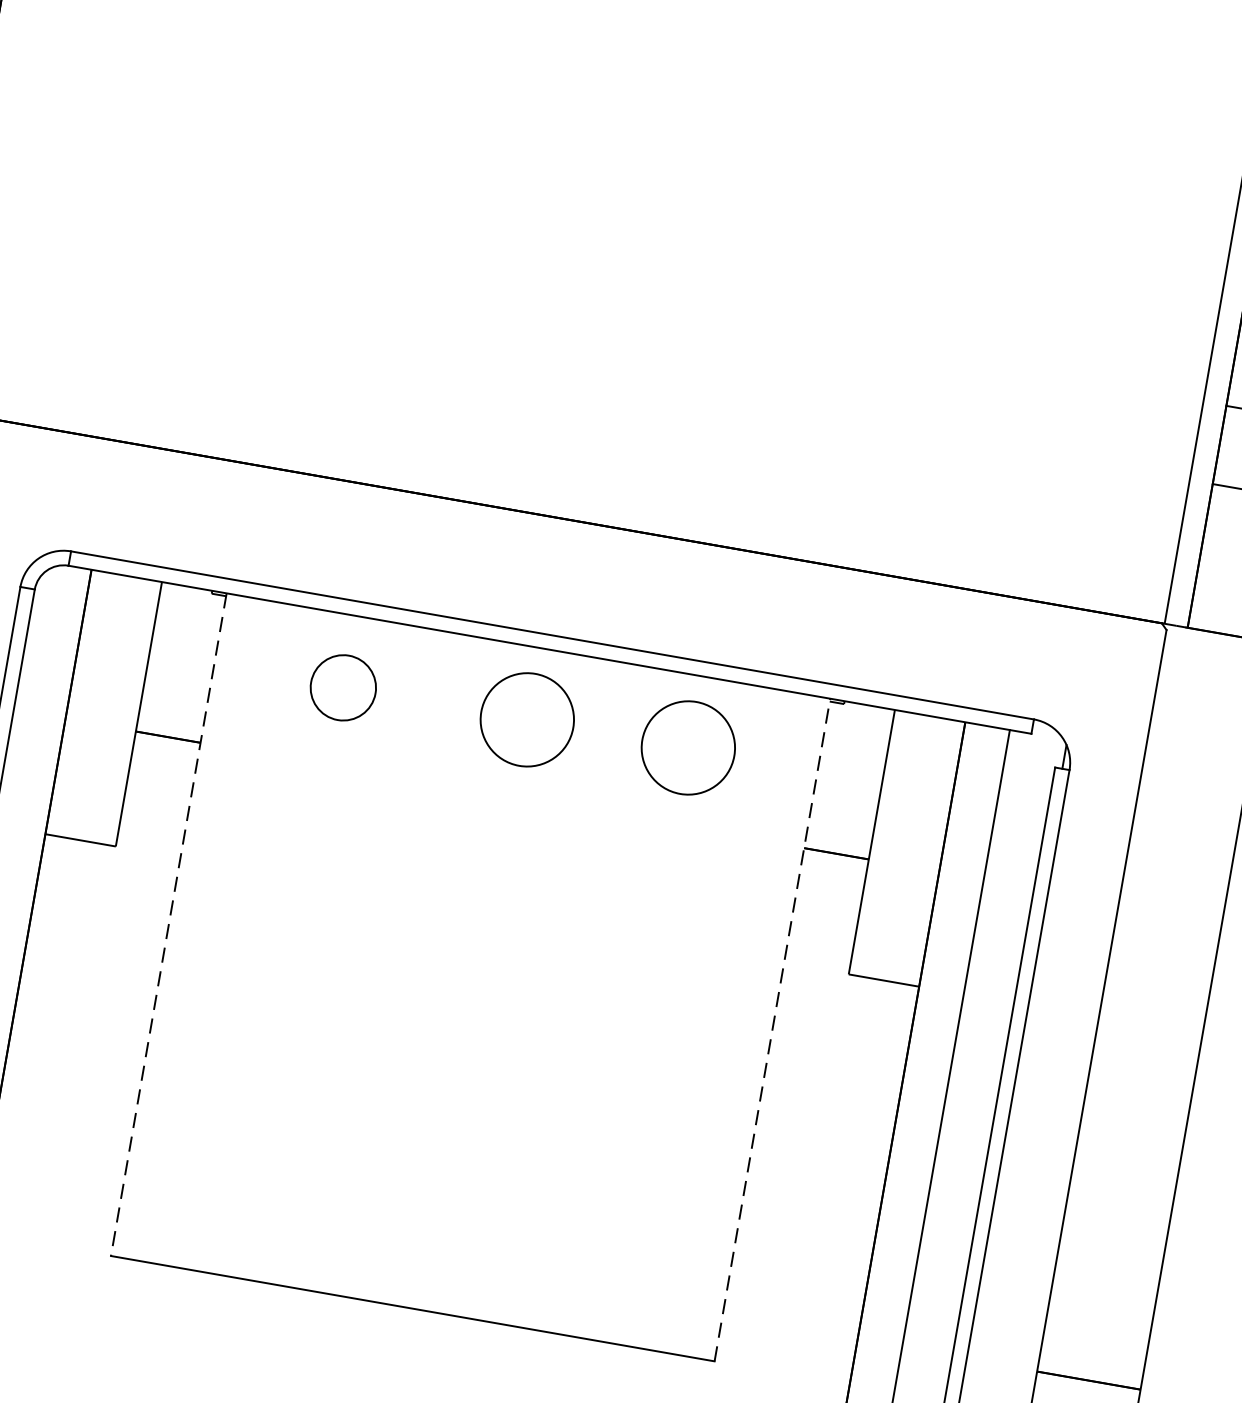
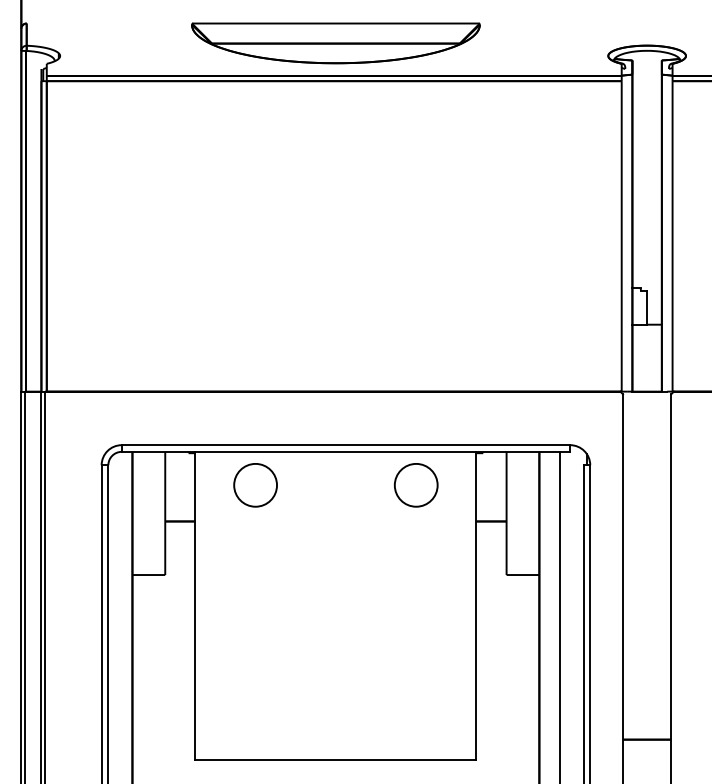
circle: (343, 688) -> (255, 485), size x1.43
circle: (525, 719) -> (340, 485), removed
line: (168, 925) -> (195, 606), dashed -> solid
line: (772, 1028) -> (476, 605), dashed -> solid

